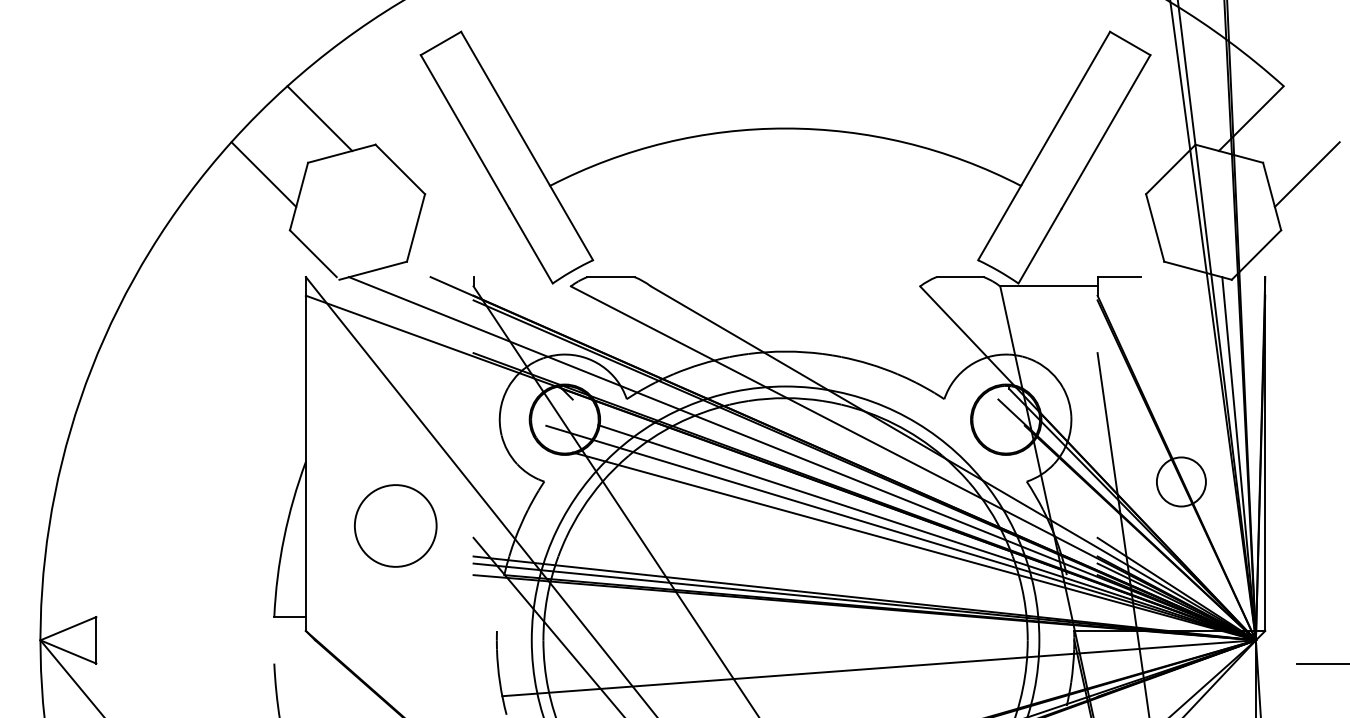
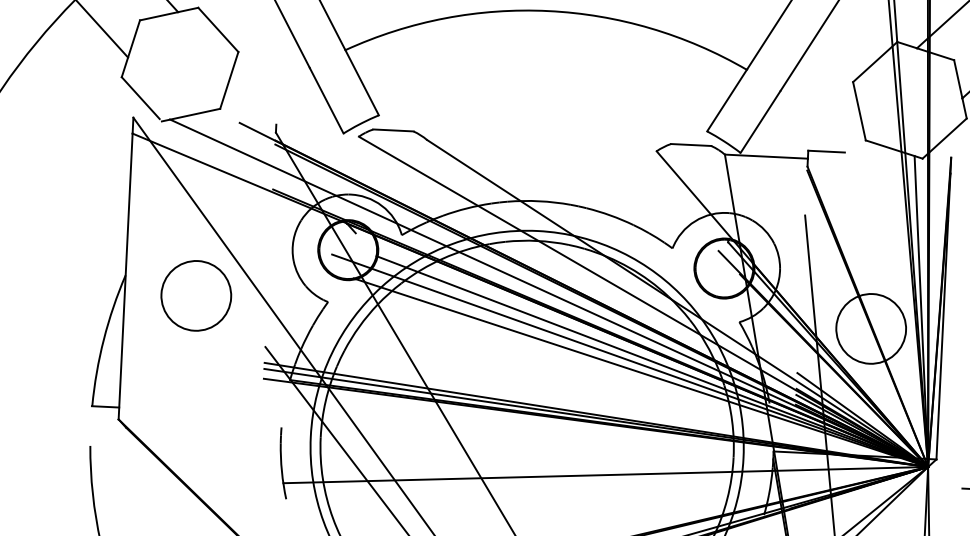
circle: (1181, 481) -> (871, 328), size x1.67
circle: (395, 525) -> (196, 295), moved

